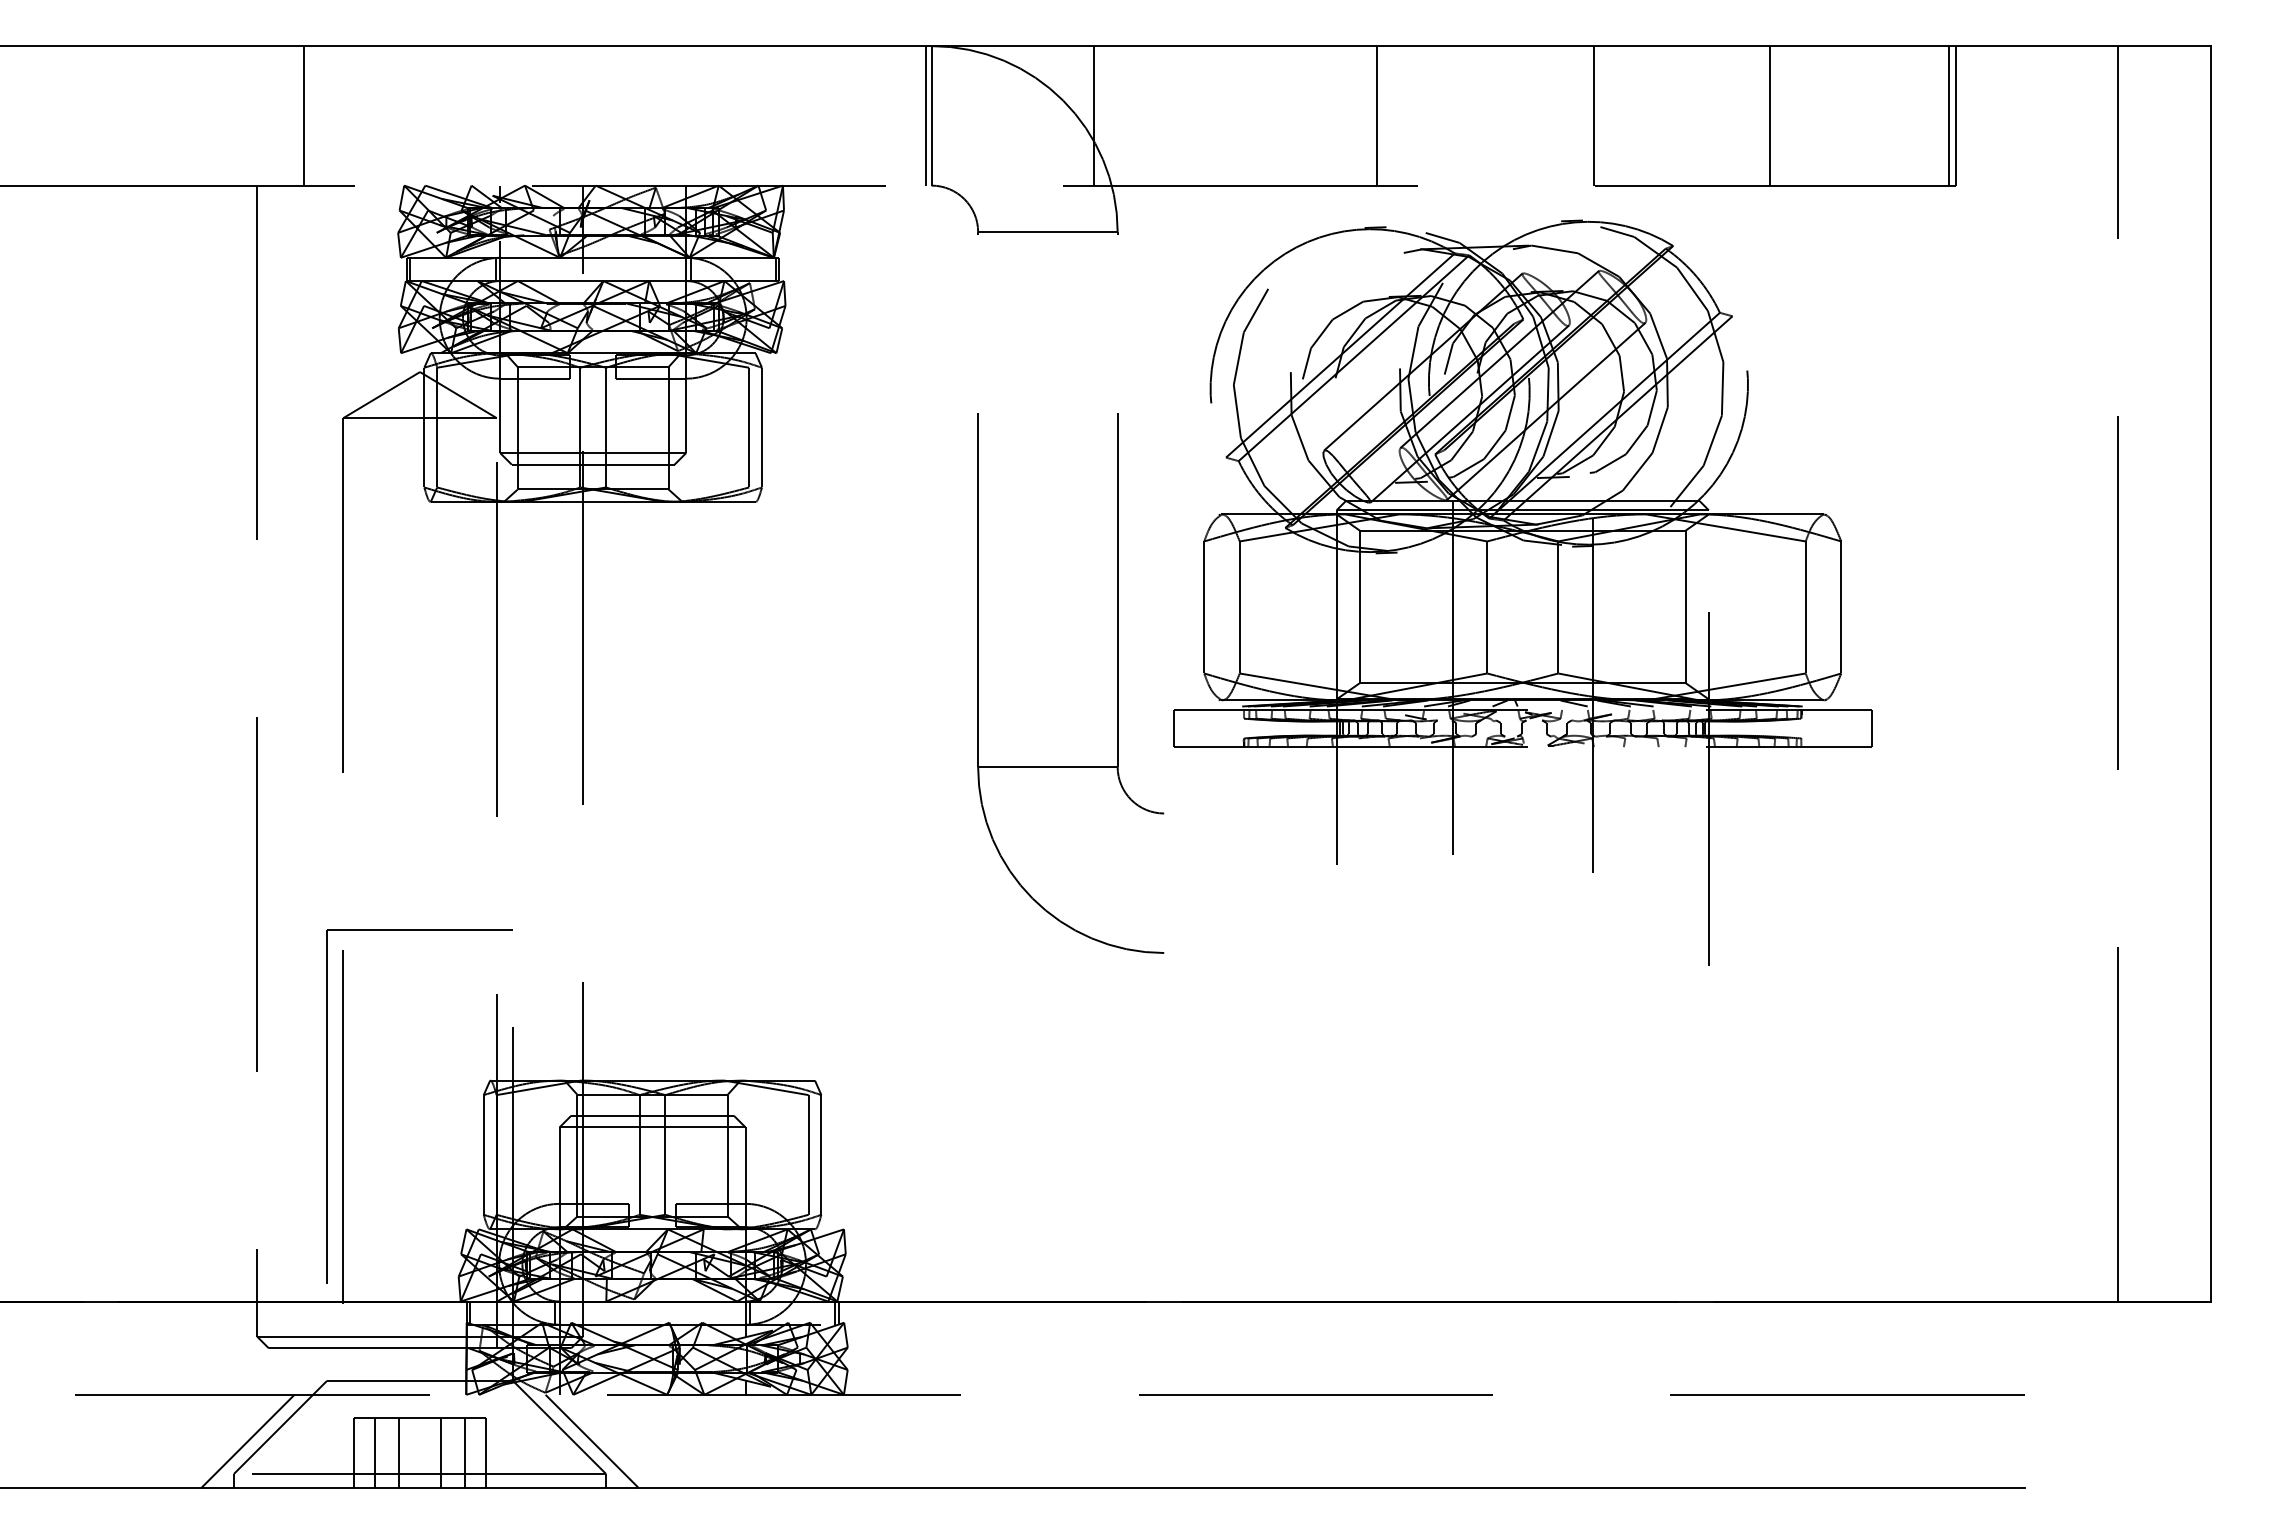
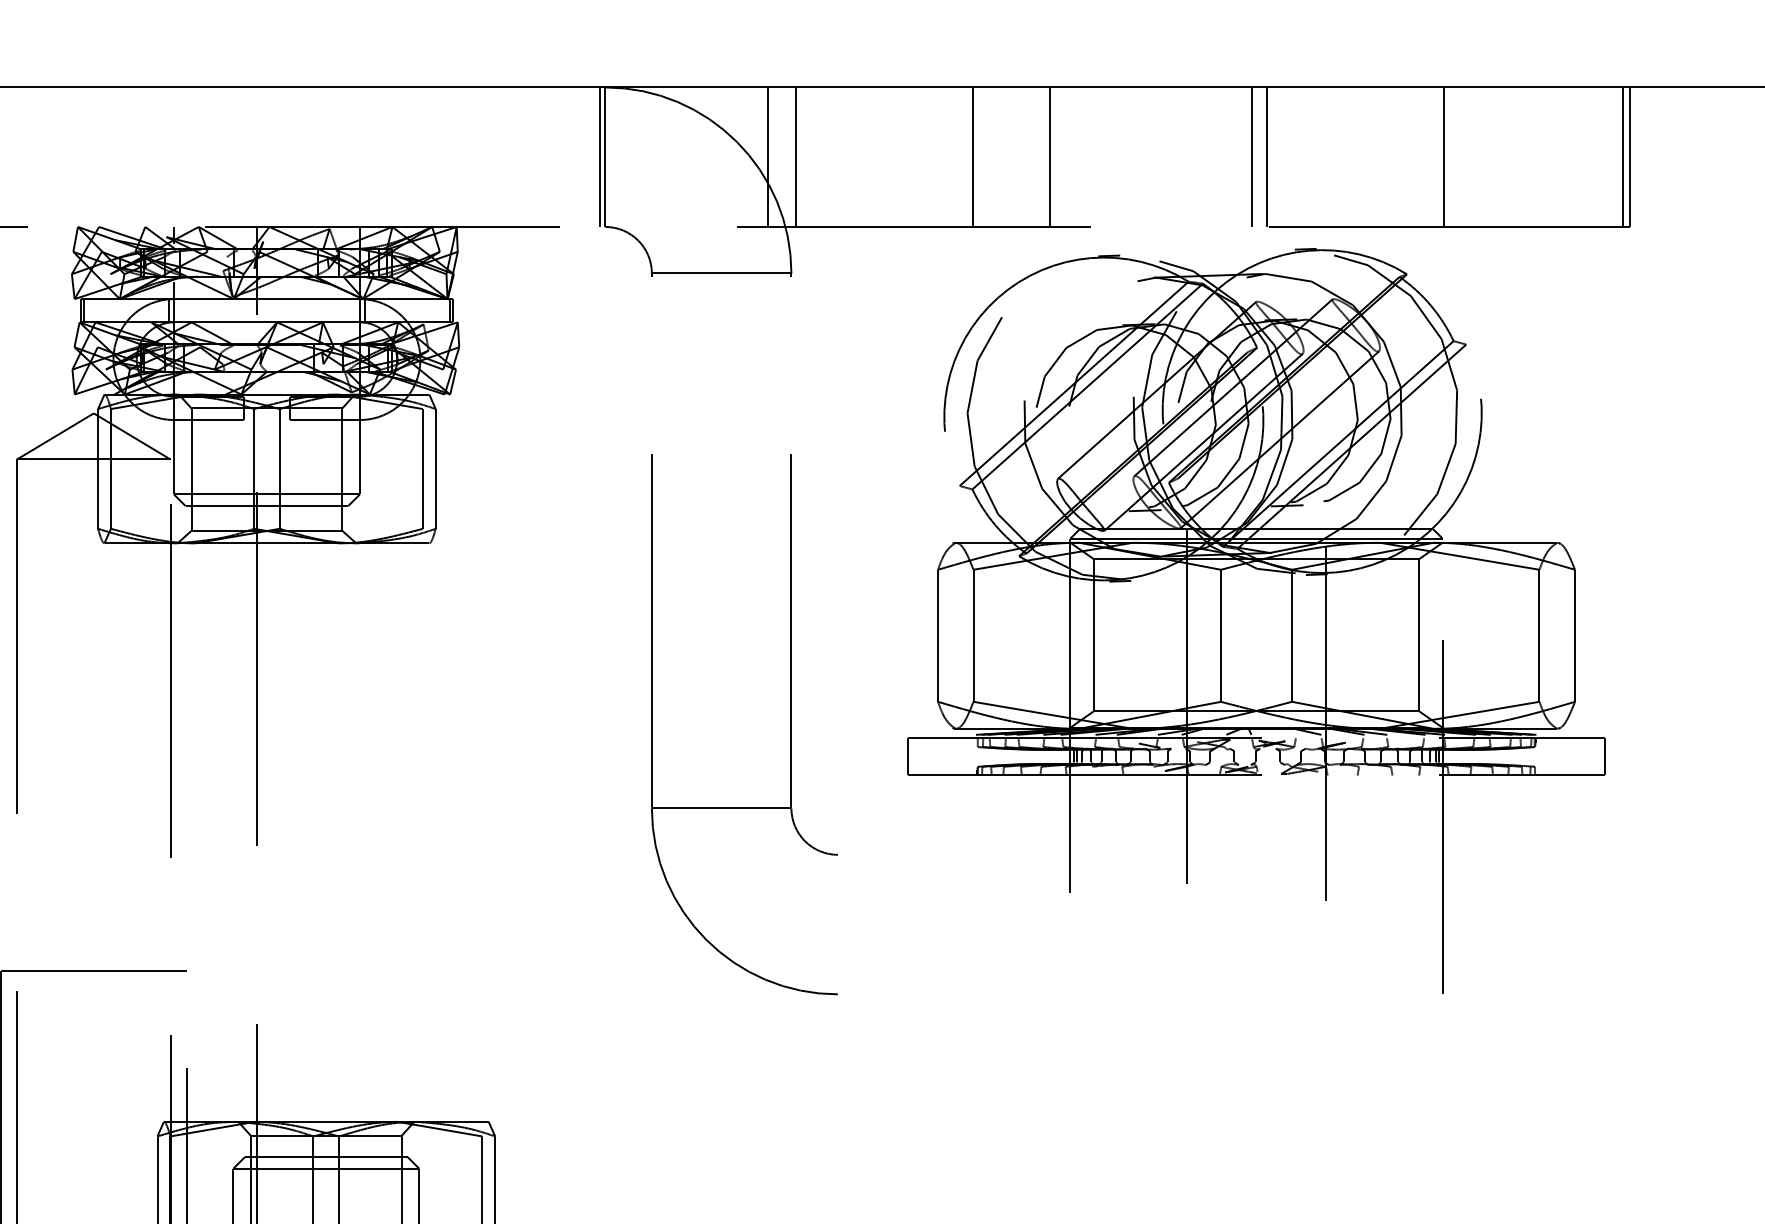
line: (1121, 115) -> (795, 156), added
line: (1299, 115) -> (973, 156), added
line: (1578, 115) -> (1252, 156), added
part: (1522, 592) -> (1256, 620), moved

